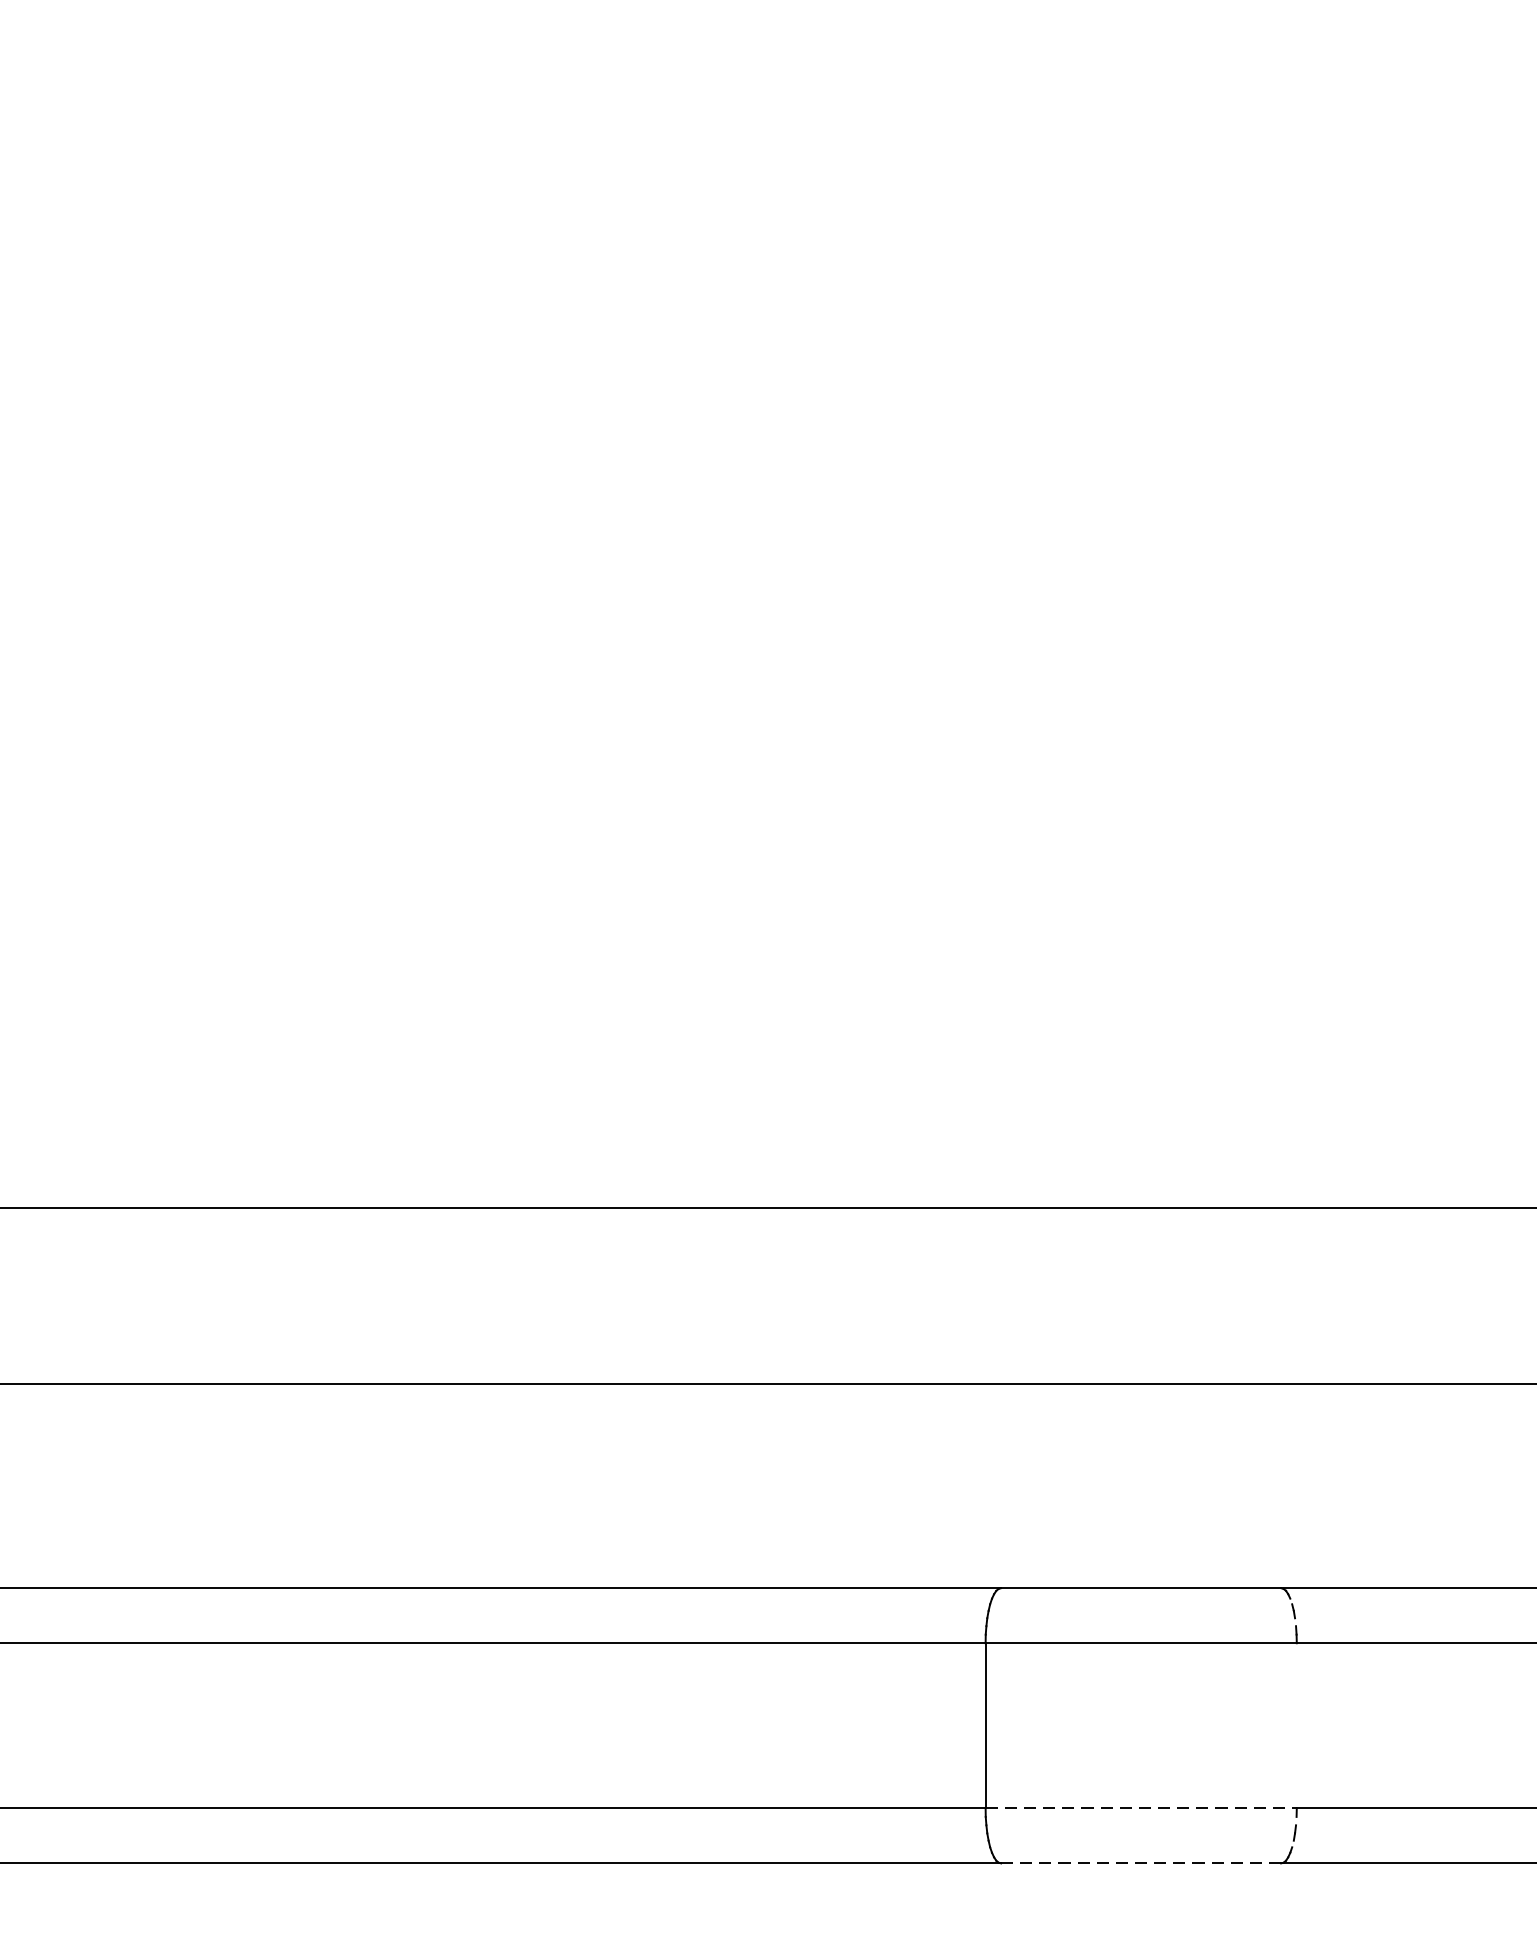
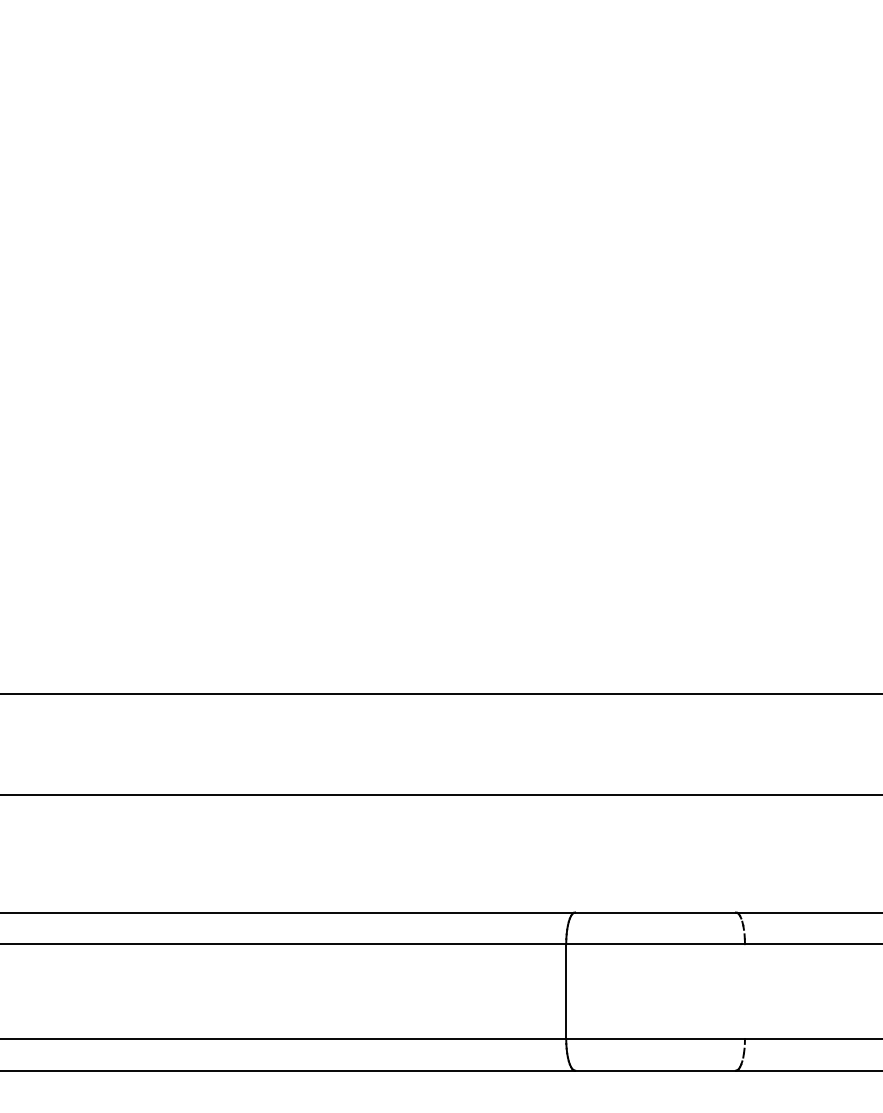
line: (1142, 1807) -> (656, 1038), dashed -> solid
line: (1141, 1863) -> (655, 1070), dashed -> solid

